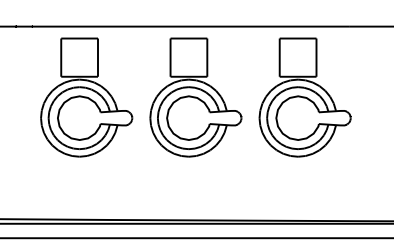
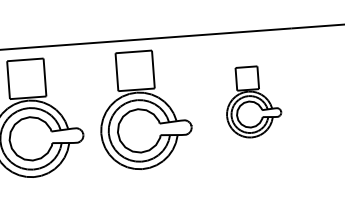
part: (304, 97) -> (252, 101), size x0.6

